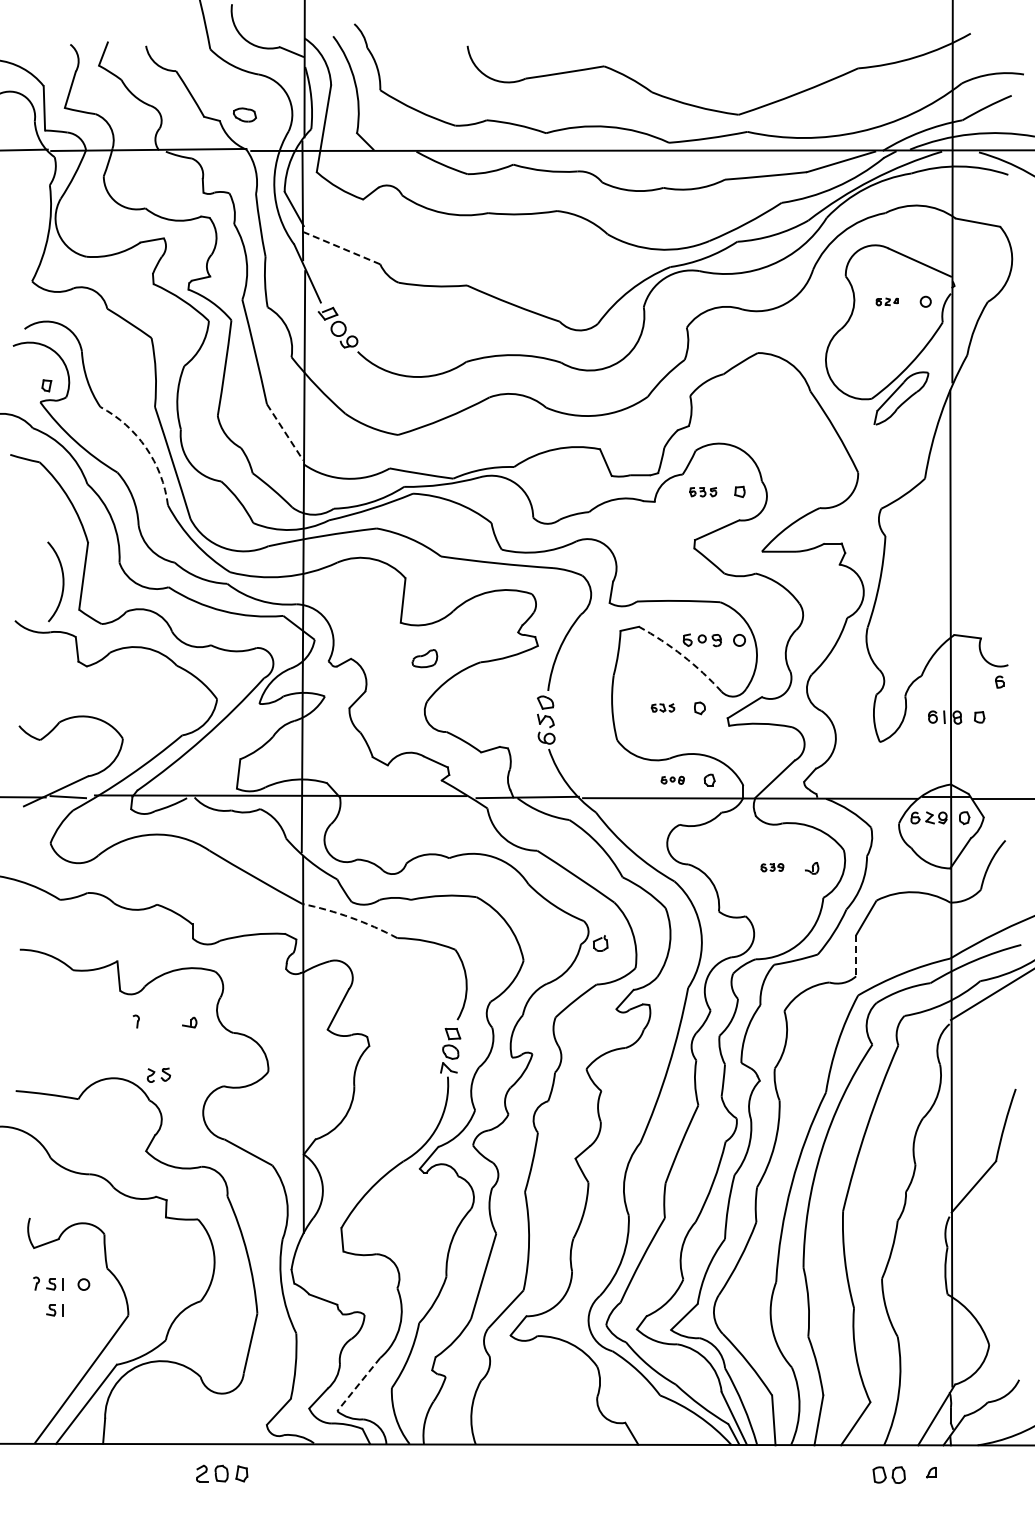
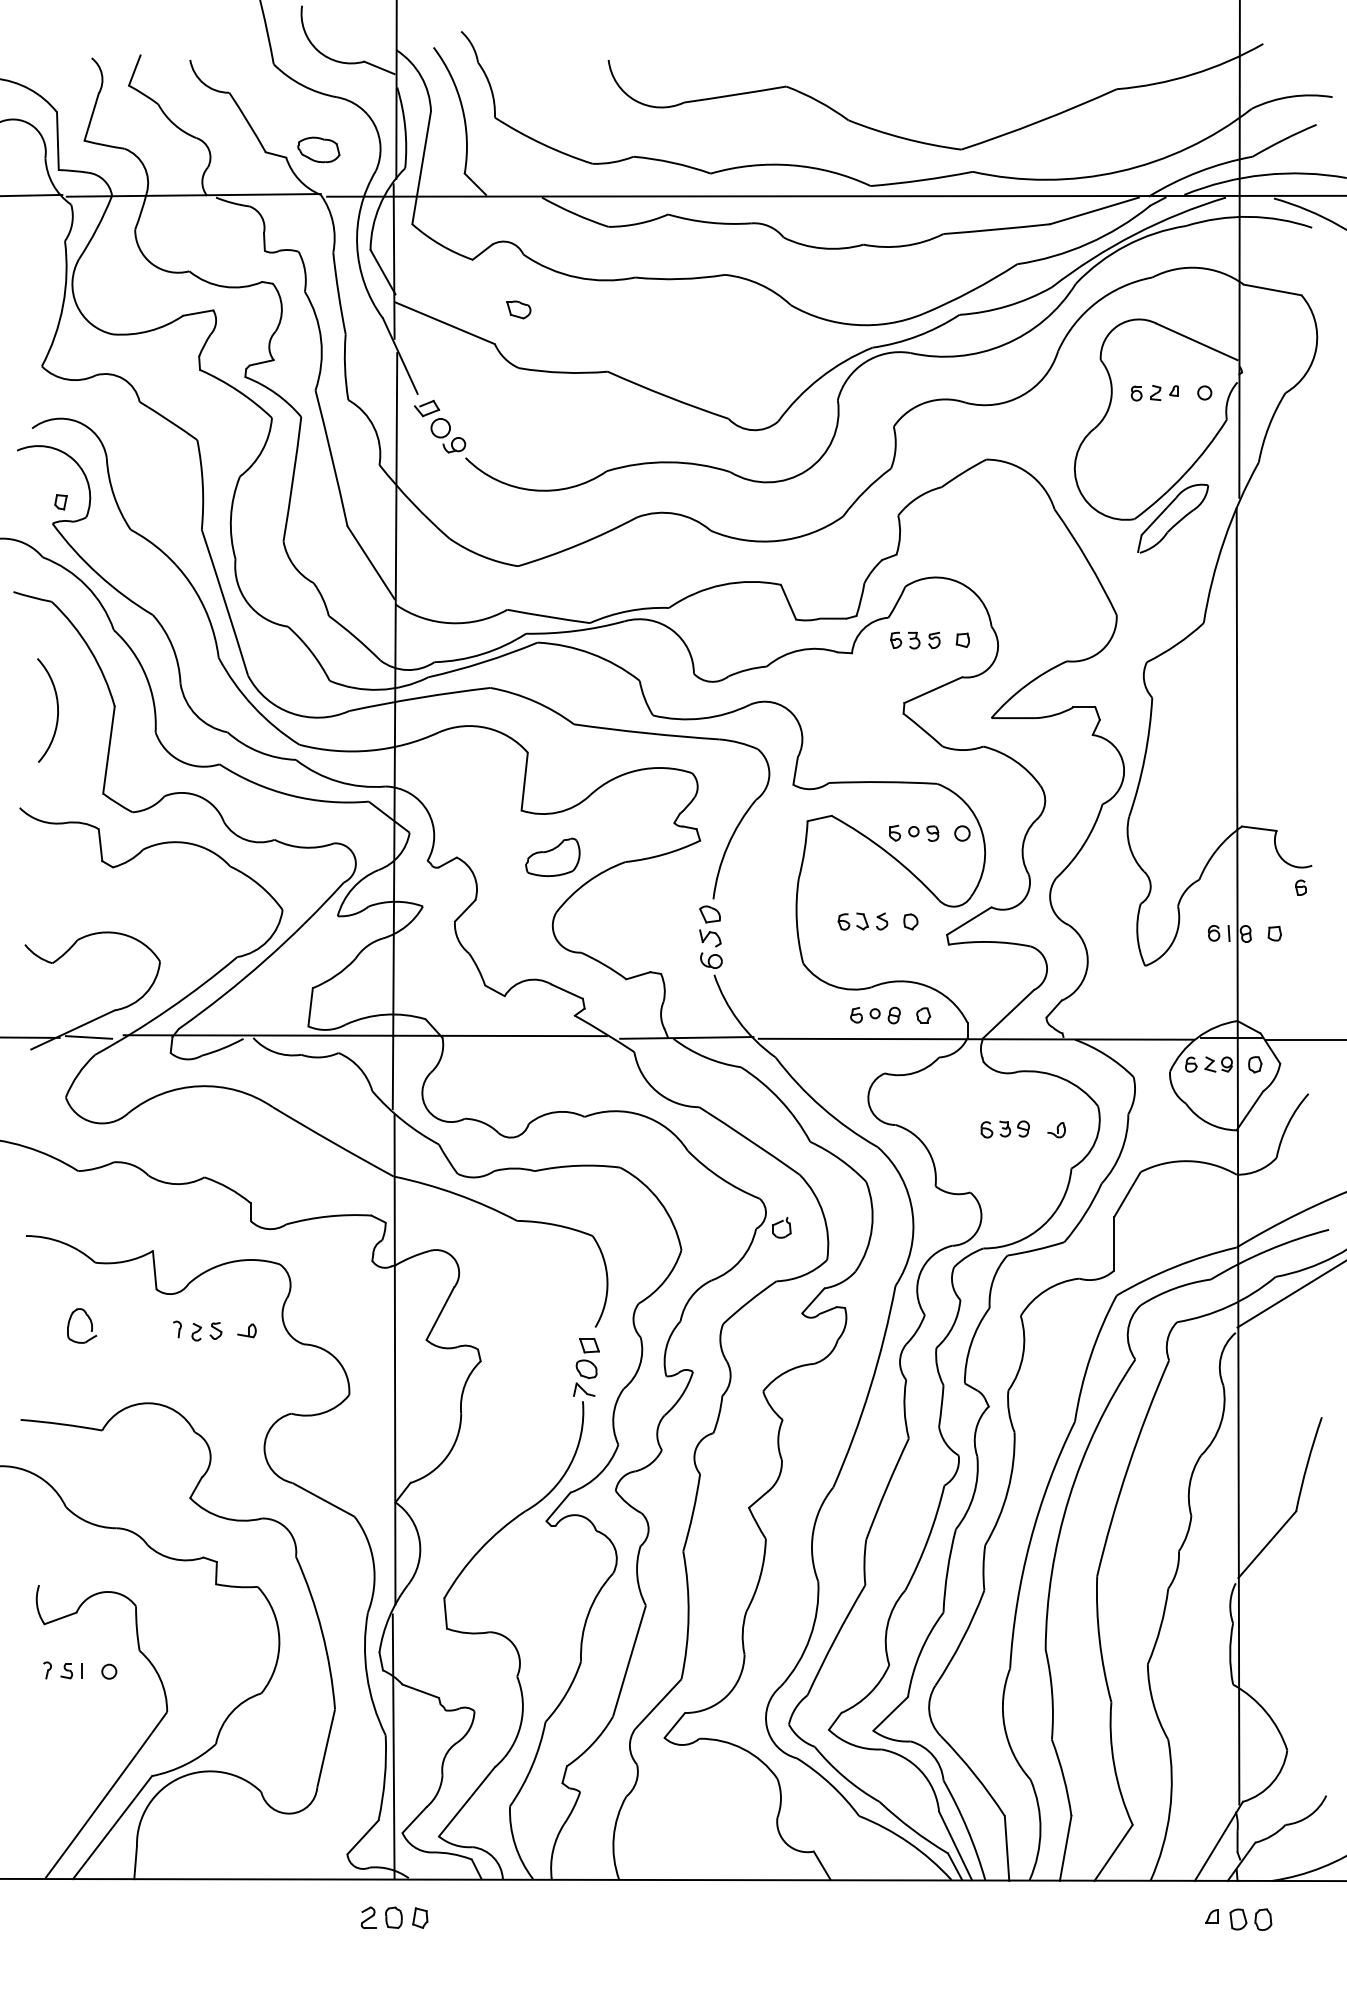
part: (244, 114) -> (318, 149), size x1.43
part: (398, 237) -> (518, 309), added
line: (341, 248) -> (444, 323), dashed -> solid
part: (886, 301) -> (1153, 392), size x1.67
line: (285, 432) -> (371, 563), dashed -> solid
arc: (146, 447) -> (190, 582), dashed -> solid
part: (702, 492) -> (914, 641), size x1.43
arc: (62, 581) -> (56, 710), moved
arc: (682, 655) -> (888, 853), dashed -> solid
part: (424, 658) -> (552, 857), size x1.67
part: (662, 707) -> (862, 920), size x1.67
part: (672, 780) -> (875, 1015), size x1.67
part: (772, 867) -> (1005, 1129), size x1.67
arc: (351, 917) -> (457, 1194), dashed -> solid
line: (856, 956) -> (1114, 1244), dashed -> solid
part: (69, 1018) -> (90, 1325), added
part: (158, 1074) -> (206, 1330), moved
part: (54, 1310) -> (71, 1705), removed
line: (302, 1341) -> (393, 1745), added
line: (358, 1384) -> (466, 1801), dashed -> solid
part: (222, 1473) -> (395, 1917), moved
part: (888, 1474) -> (1249, 1918), moved

